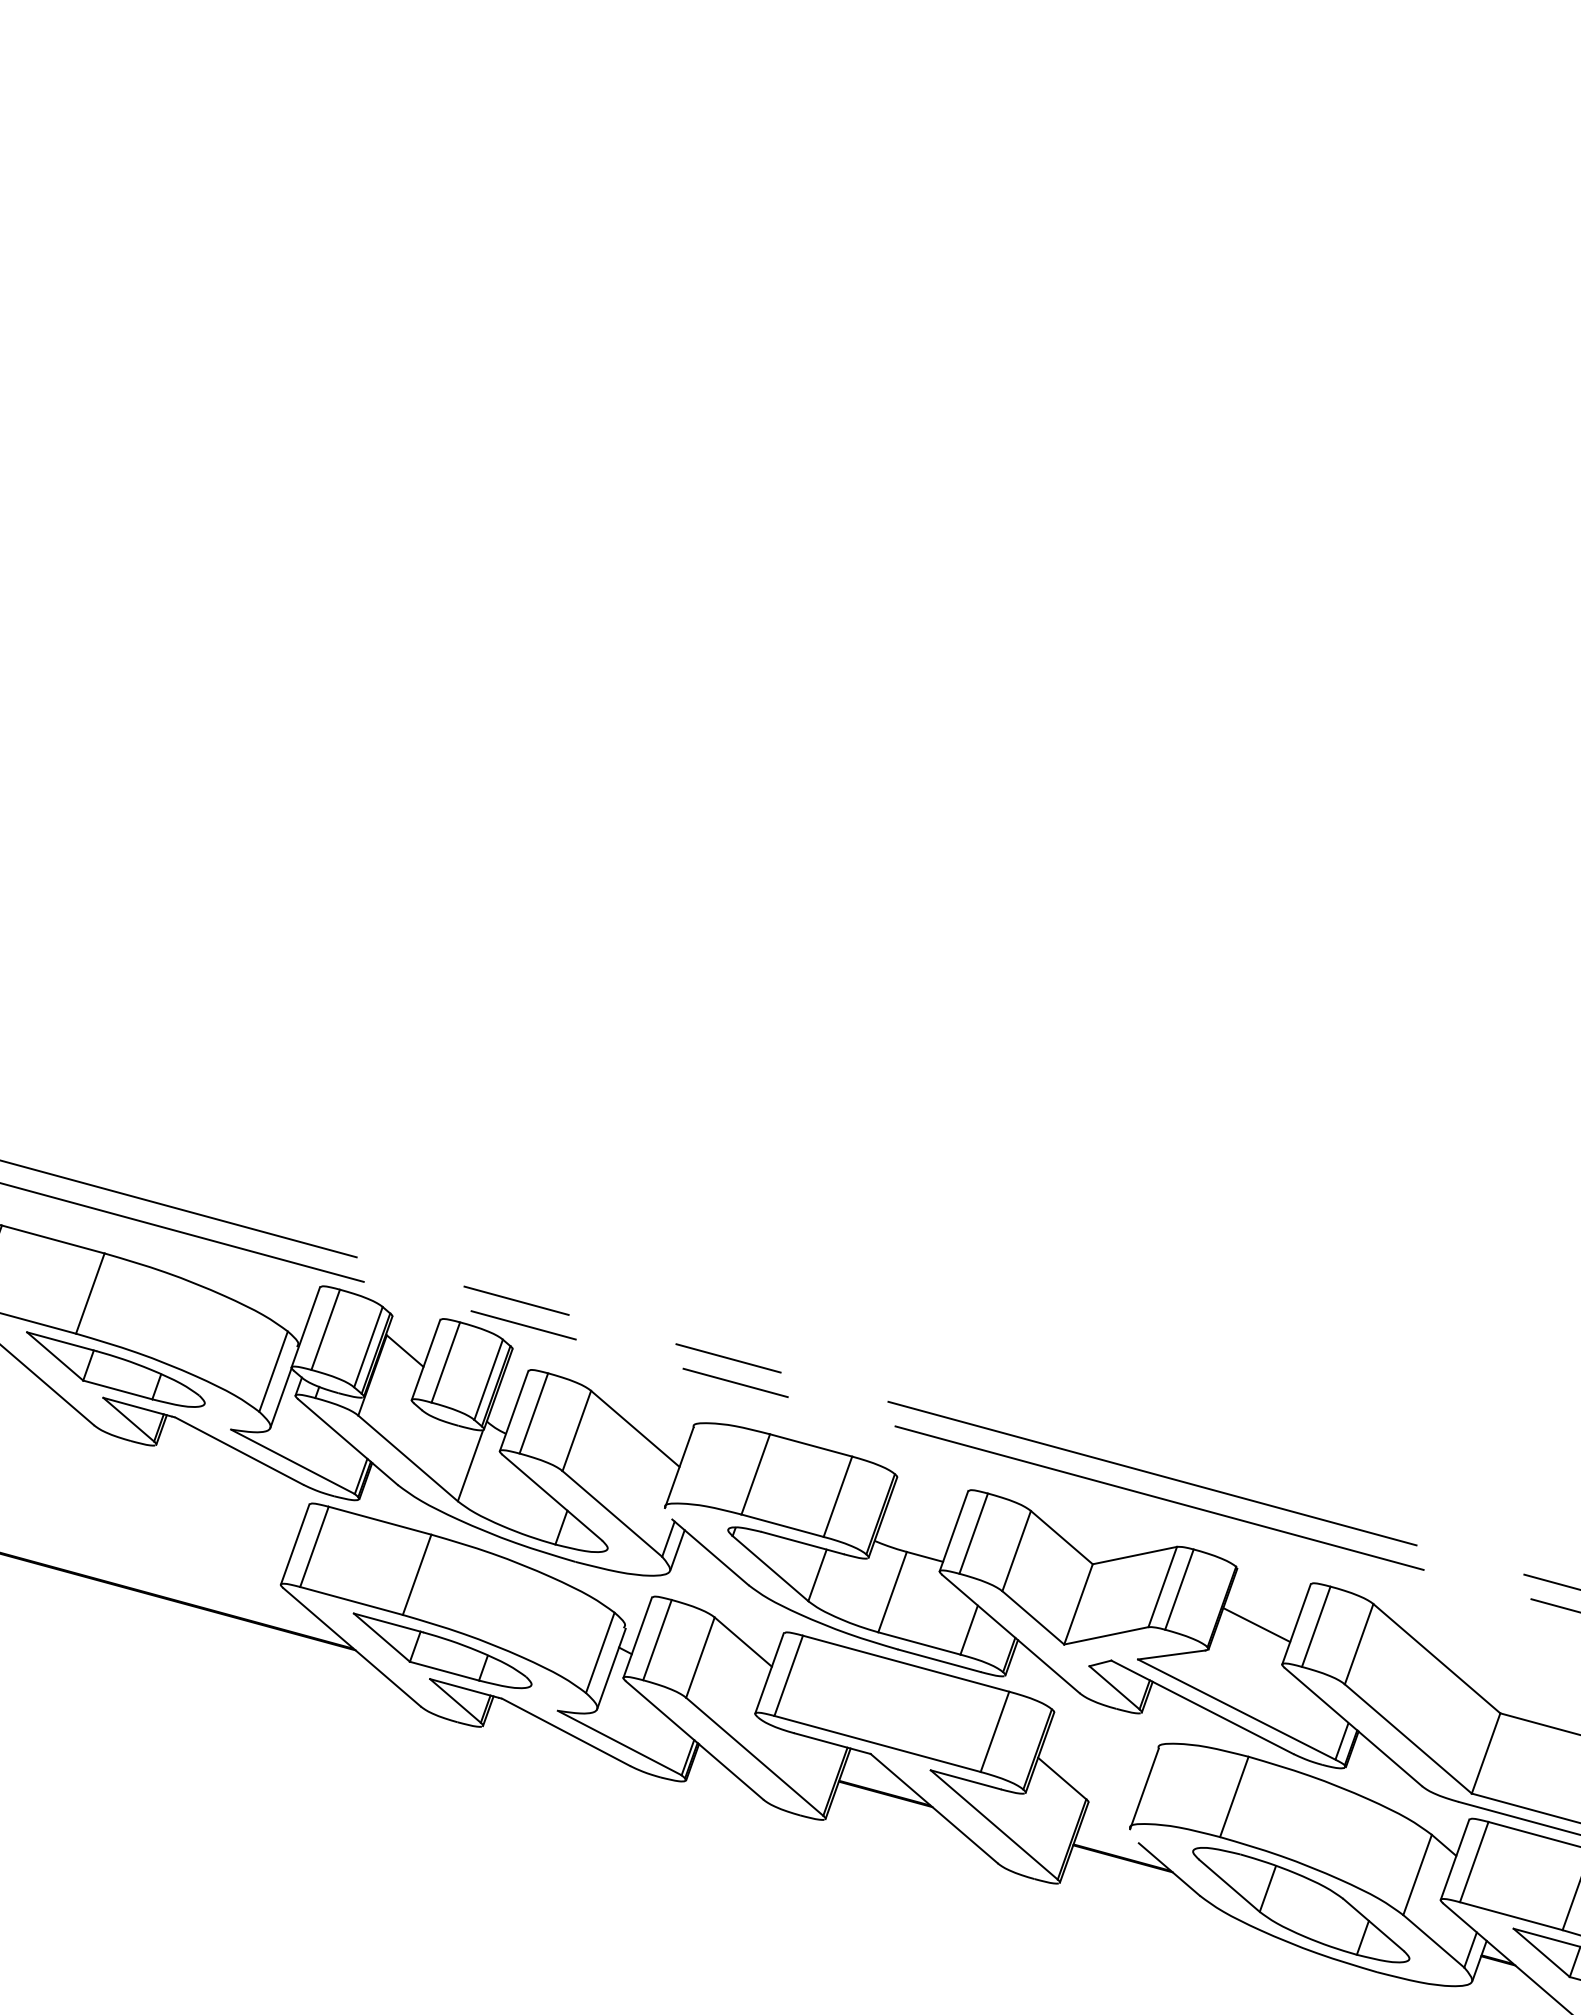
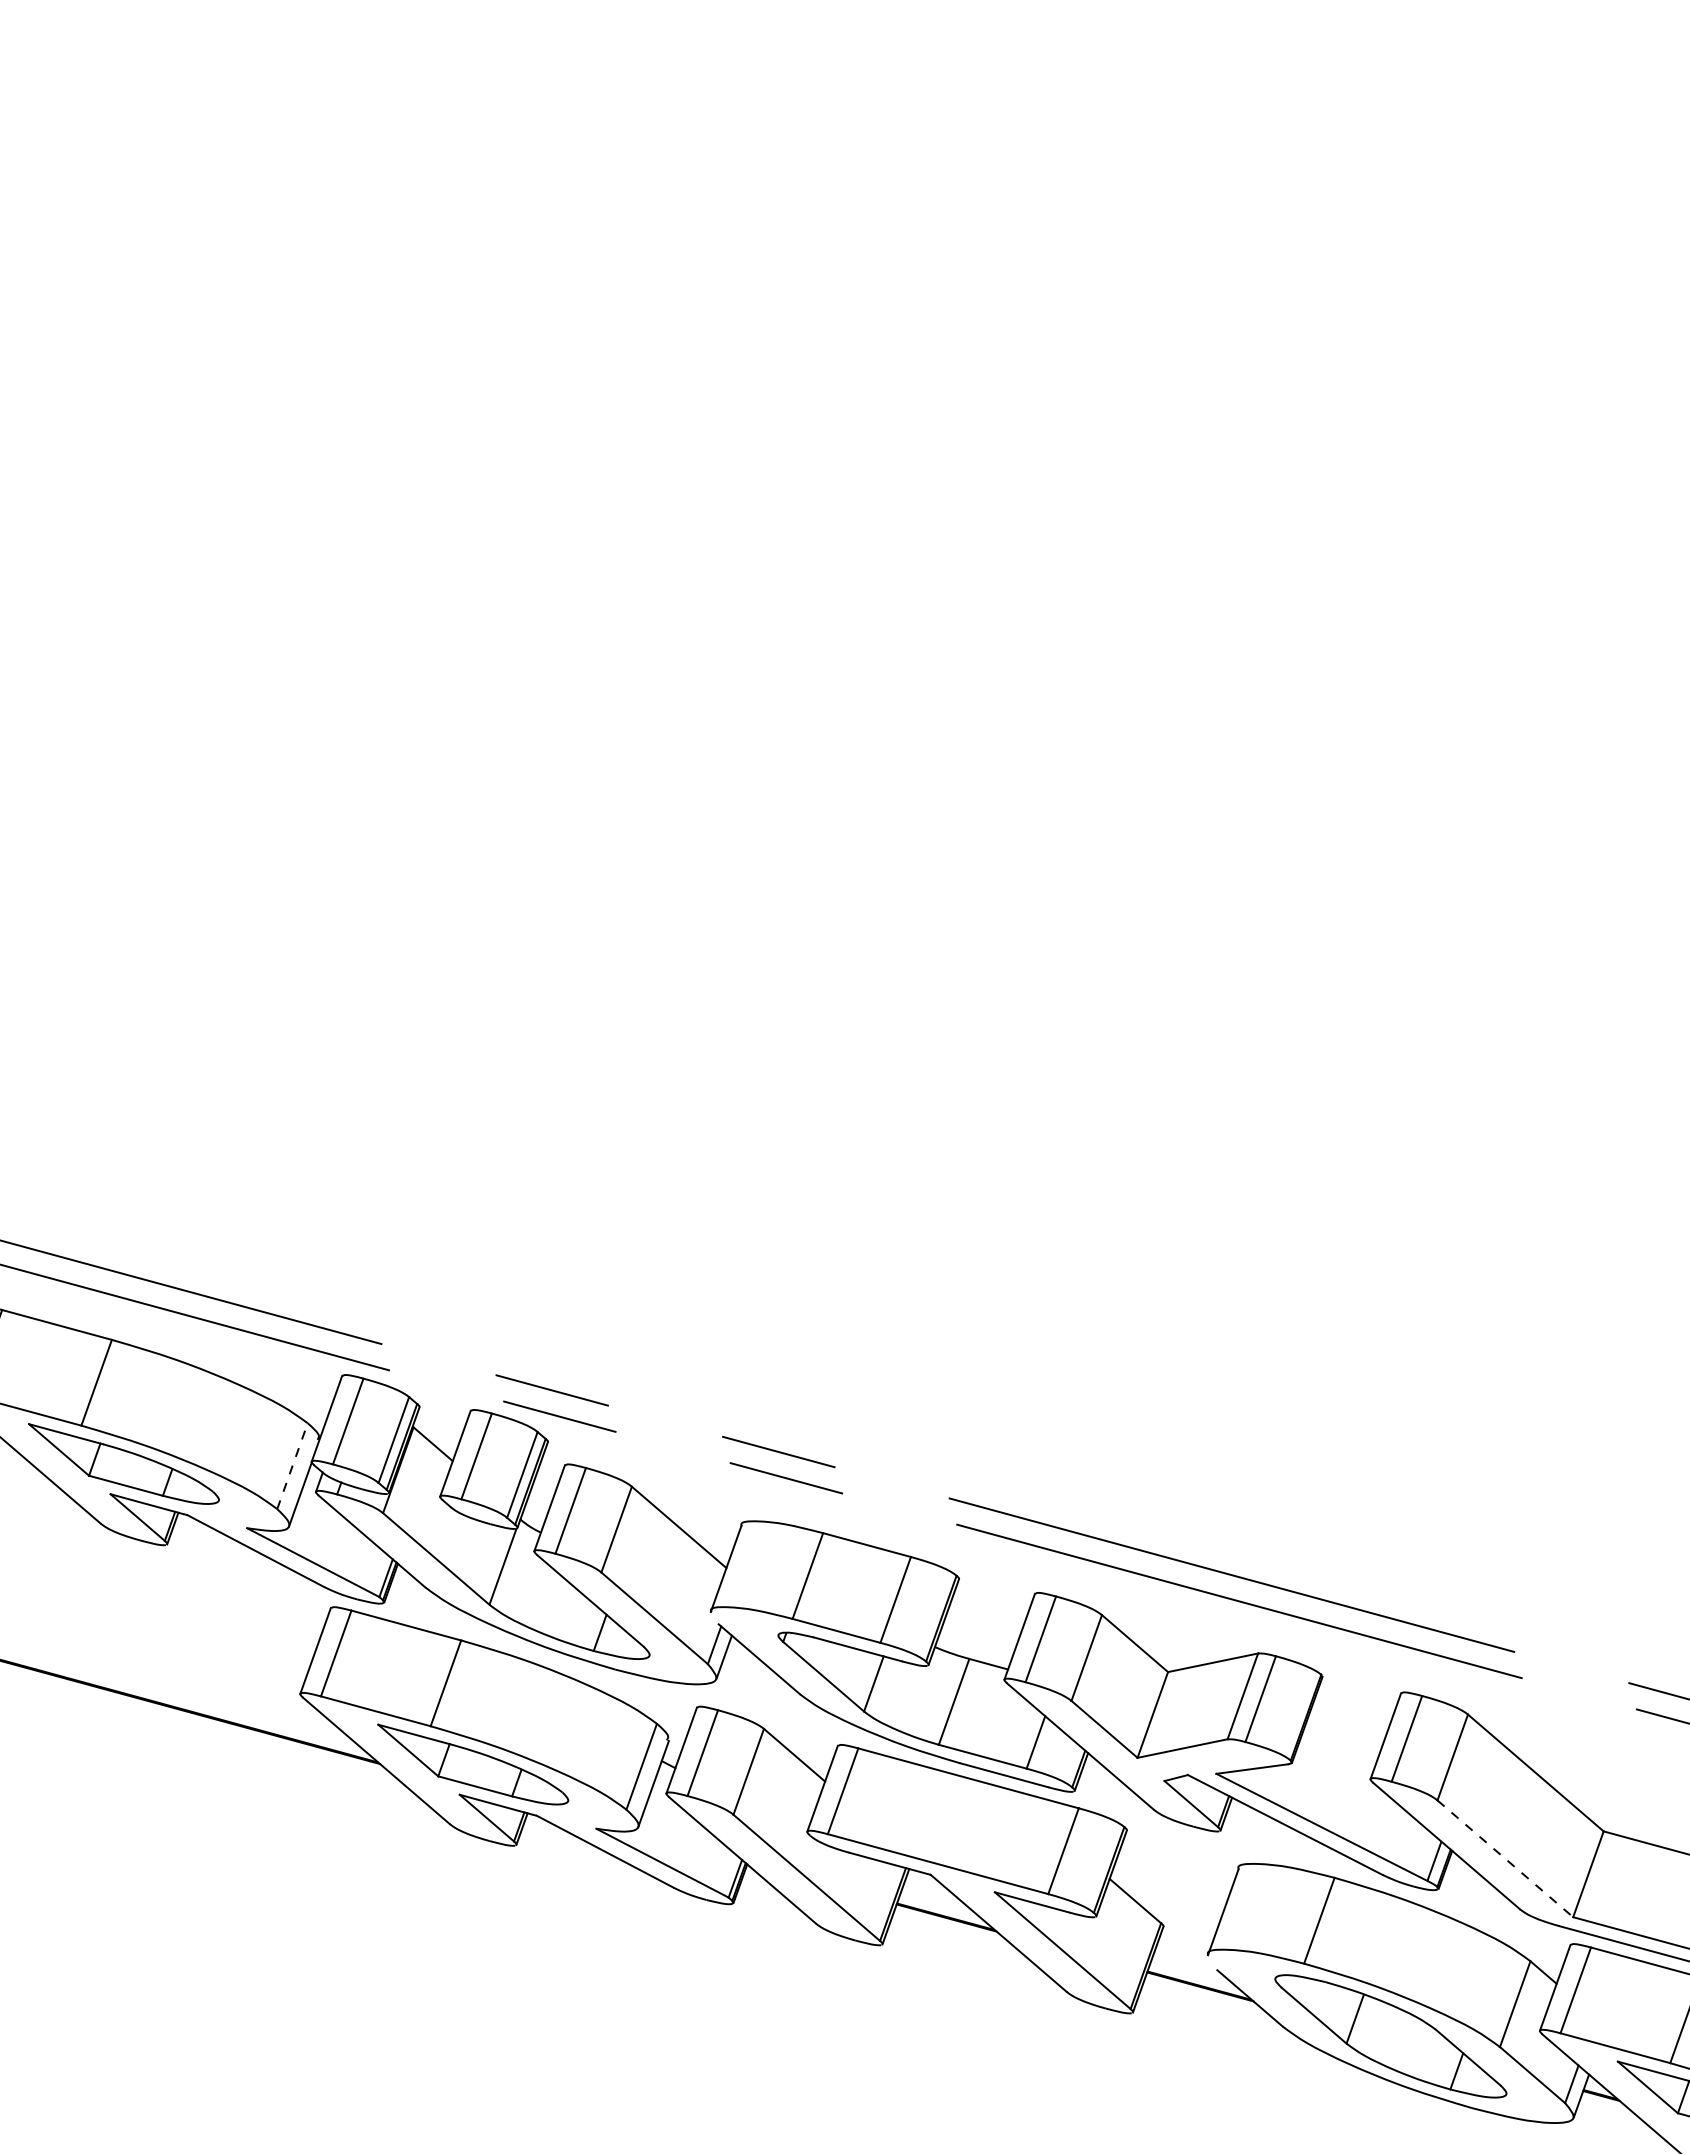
line: (273, 1371) -> (292, 1466), solid -> dashed
line: (1256, 1625) -> (1343, 1737), removed
line: (1408, 1739) -> (1505, 1859), solid -> dashed

